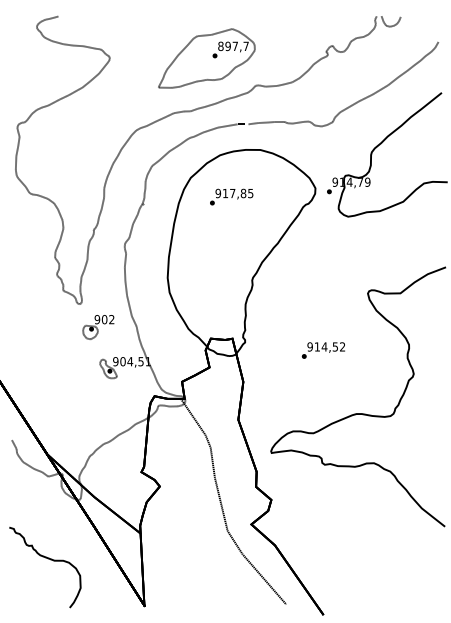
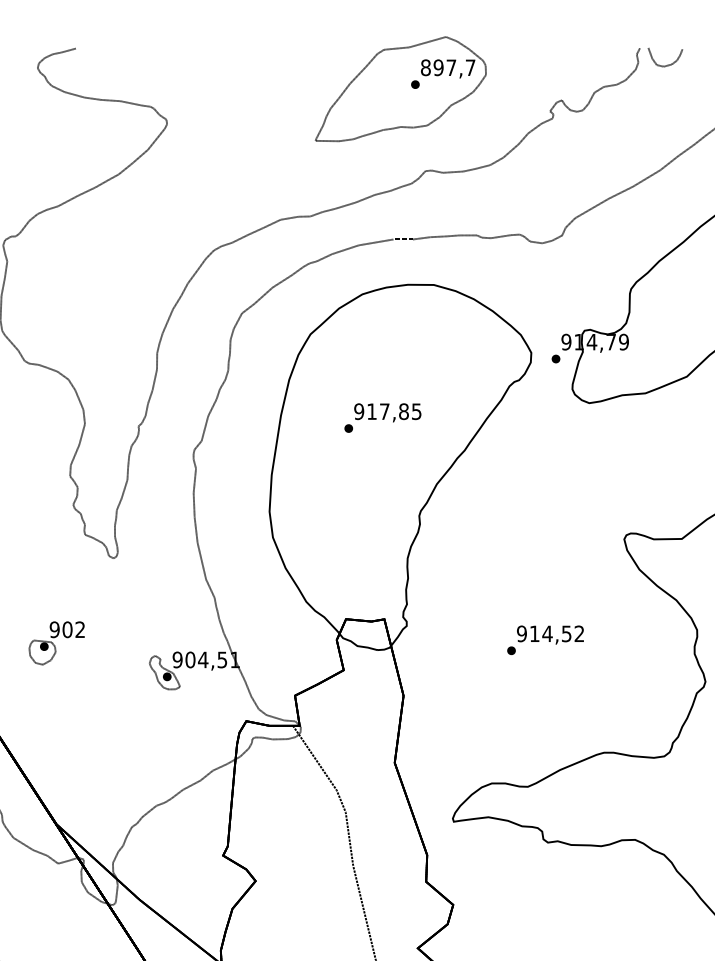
part: (206, 58) -> (400, 89), moved
text: (231, 196) -> (382, 416), moved
part: (98, 327) -> (56, 643), moved

